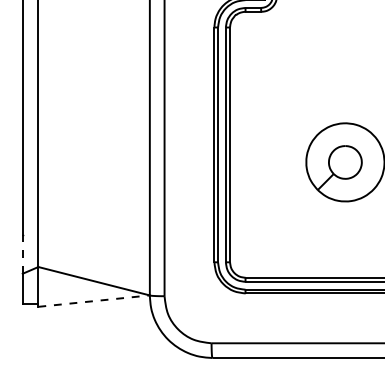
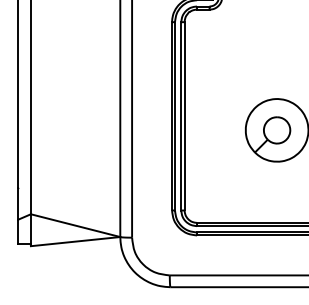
line: (22, 254) -> (18, 204), dashed -> solid
line: (94, 301) -> (75, 241), dashed -> solid

